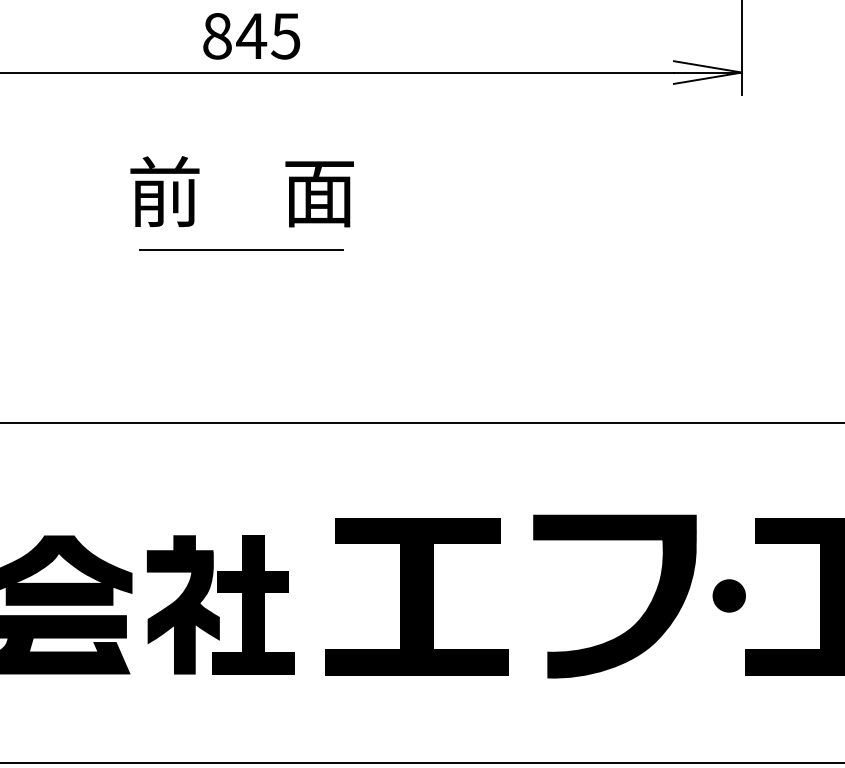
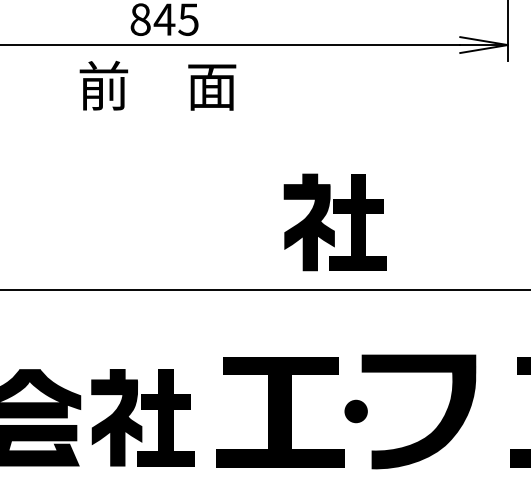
text: (241, 191) -> (157, 85), moved
line: (240, 249) -> (156, 168), removed
part: (489, 334) -> (331, 228), added
part: (728, 595) -> (355, 411), moved

